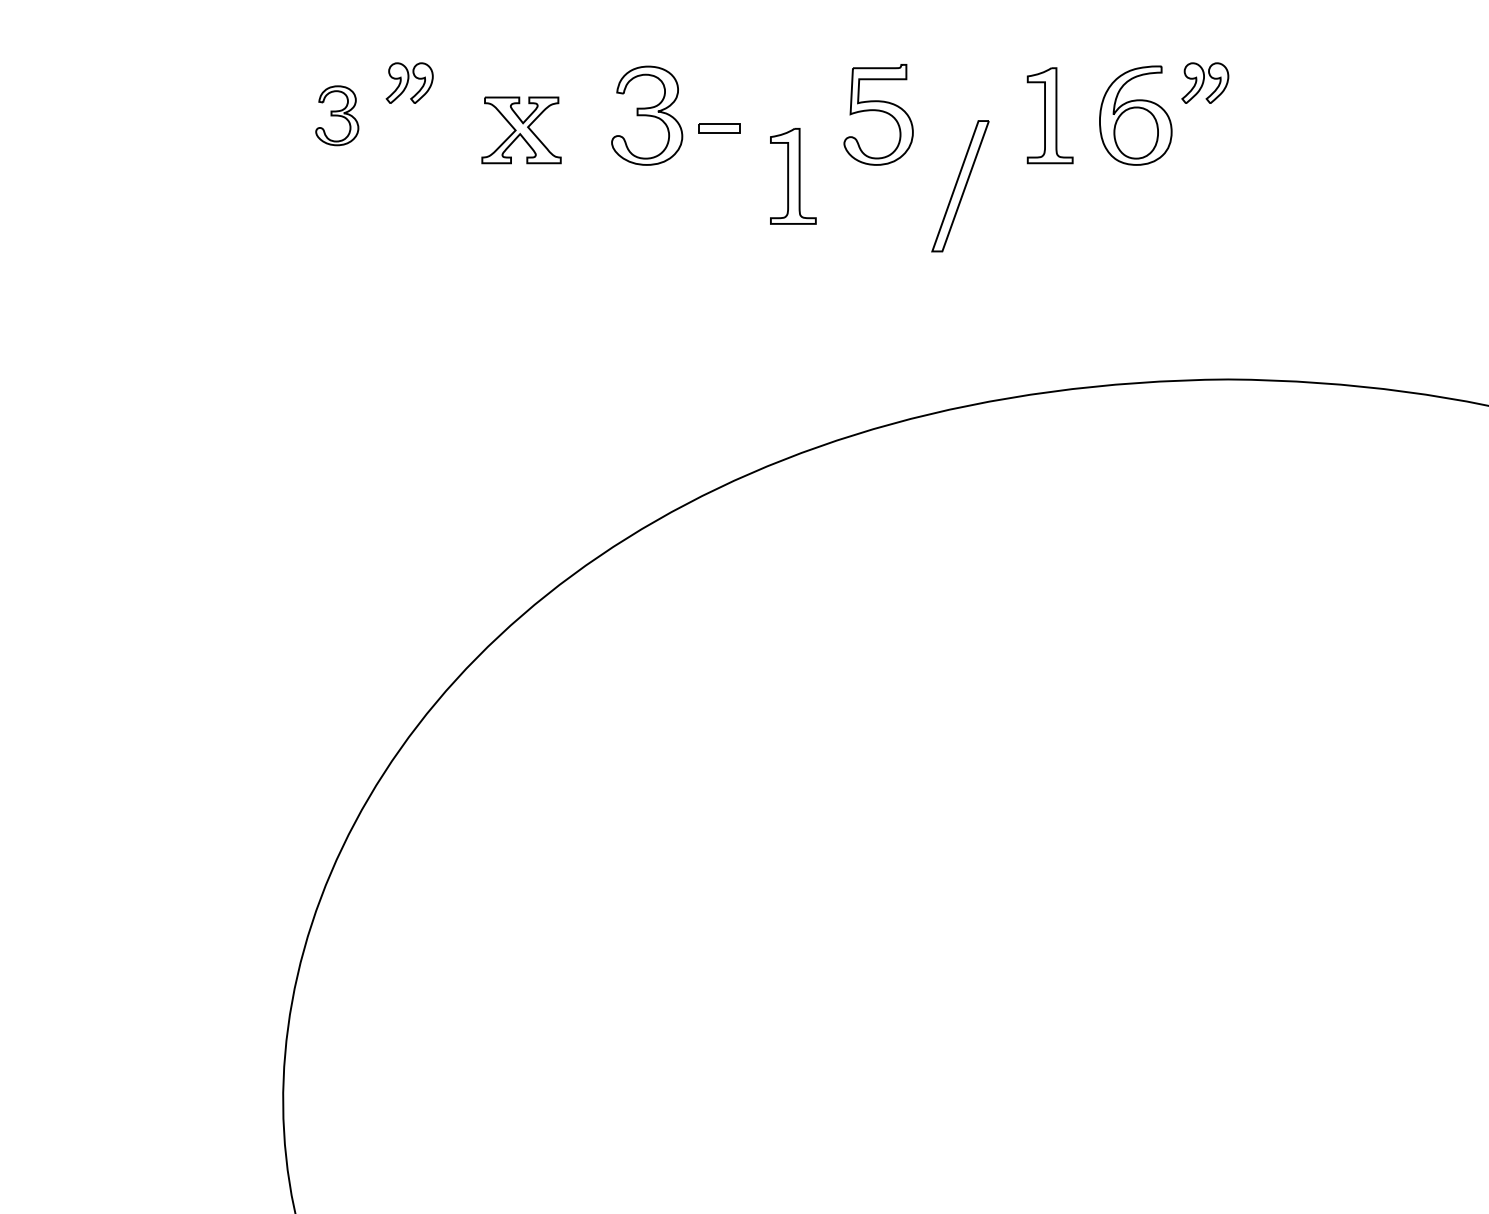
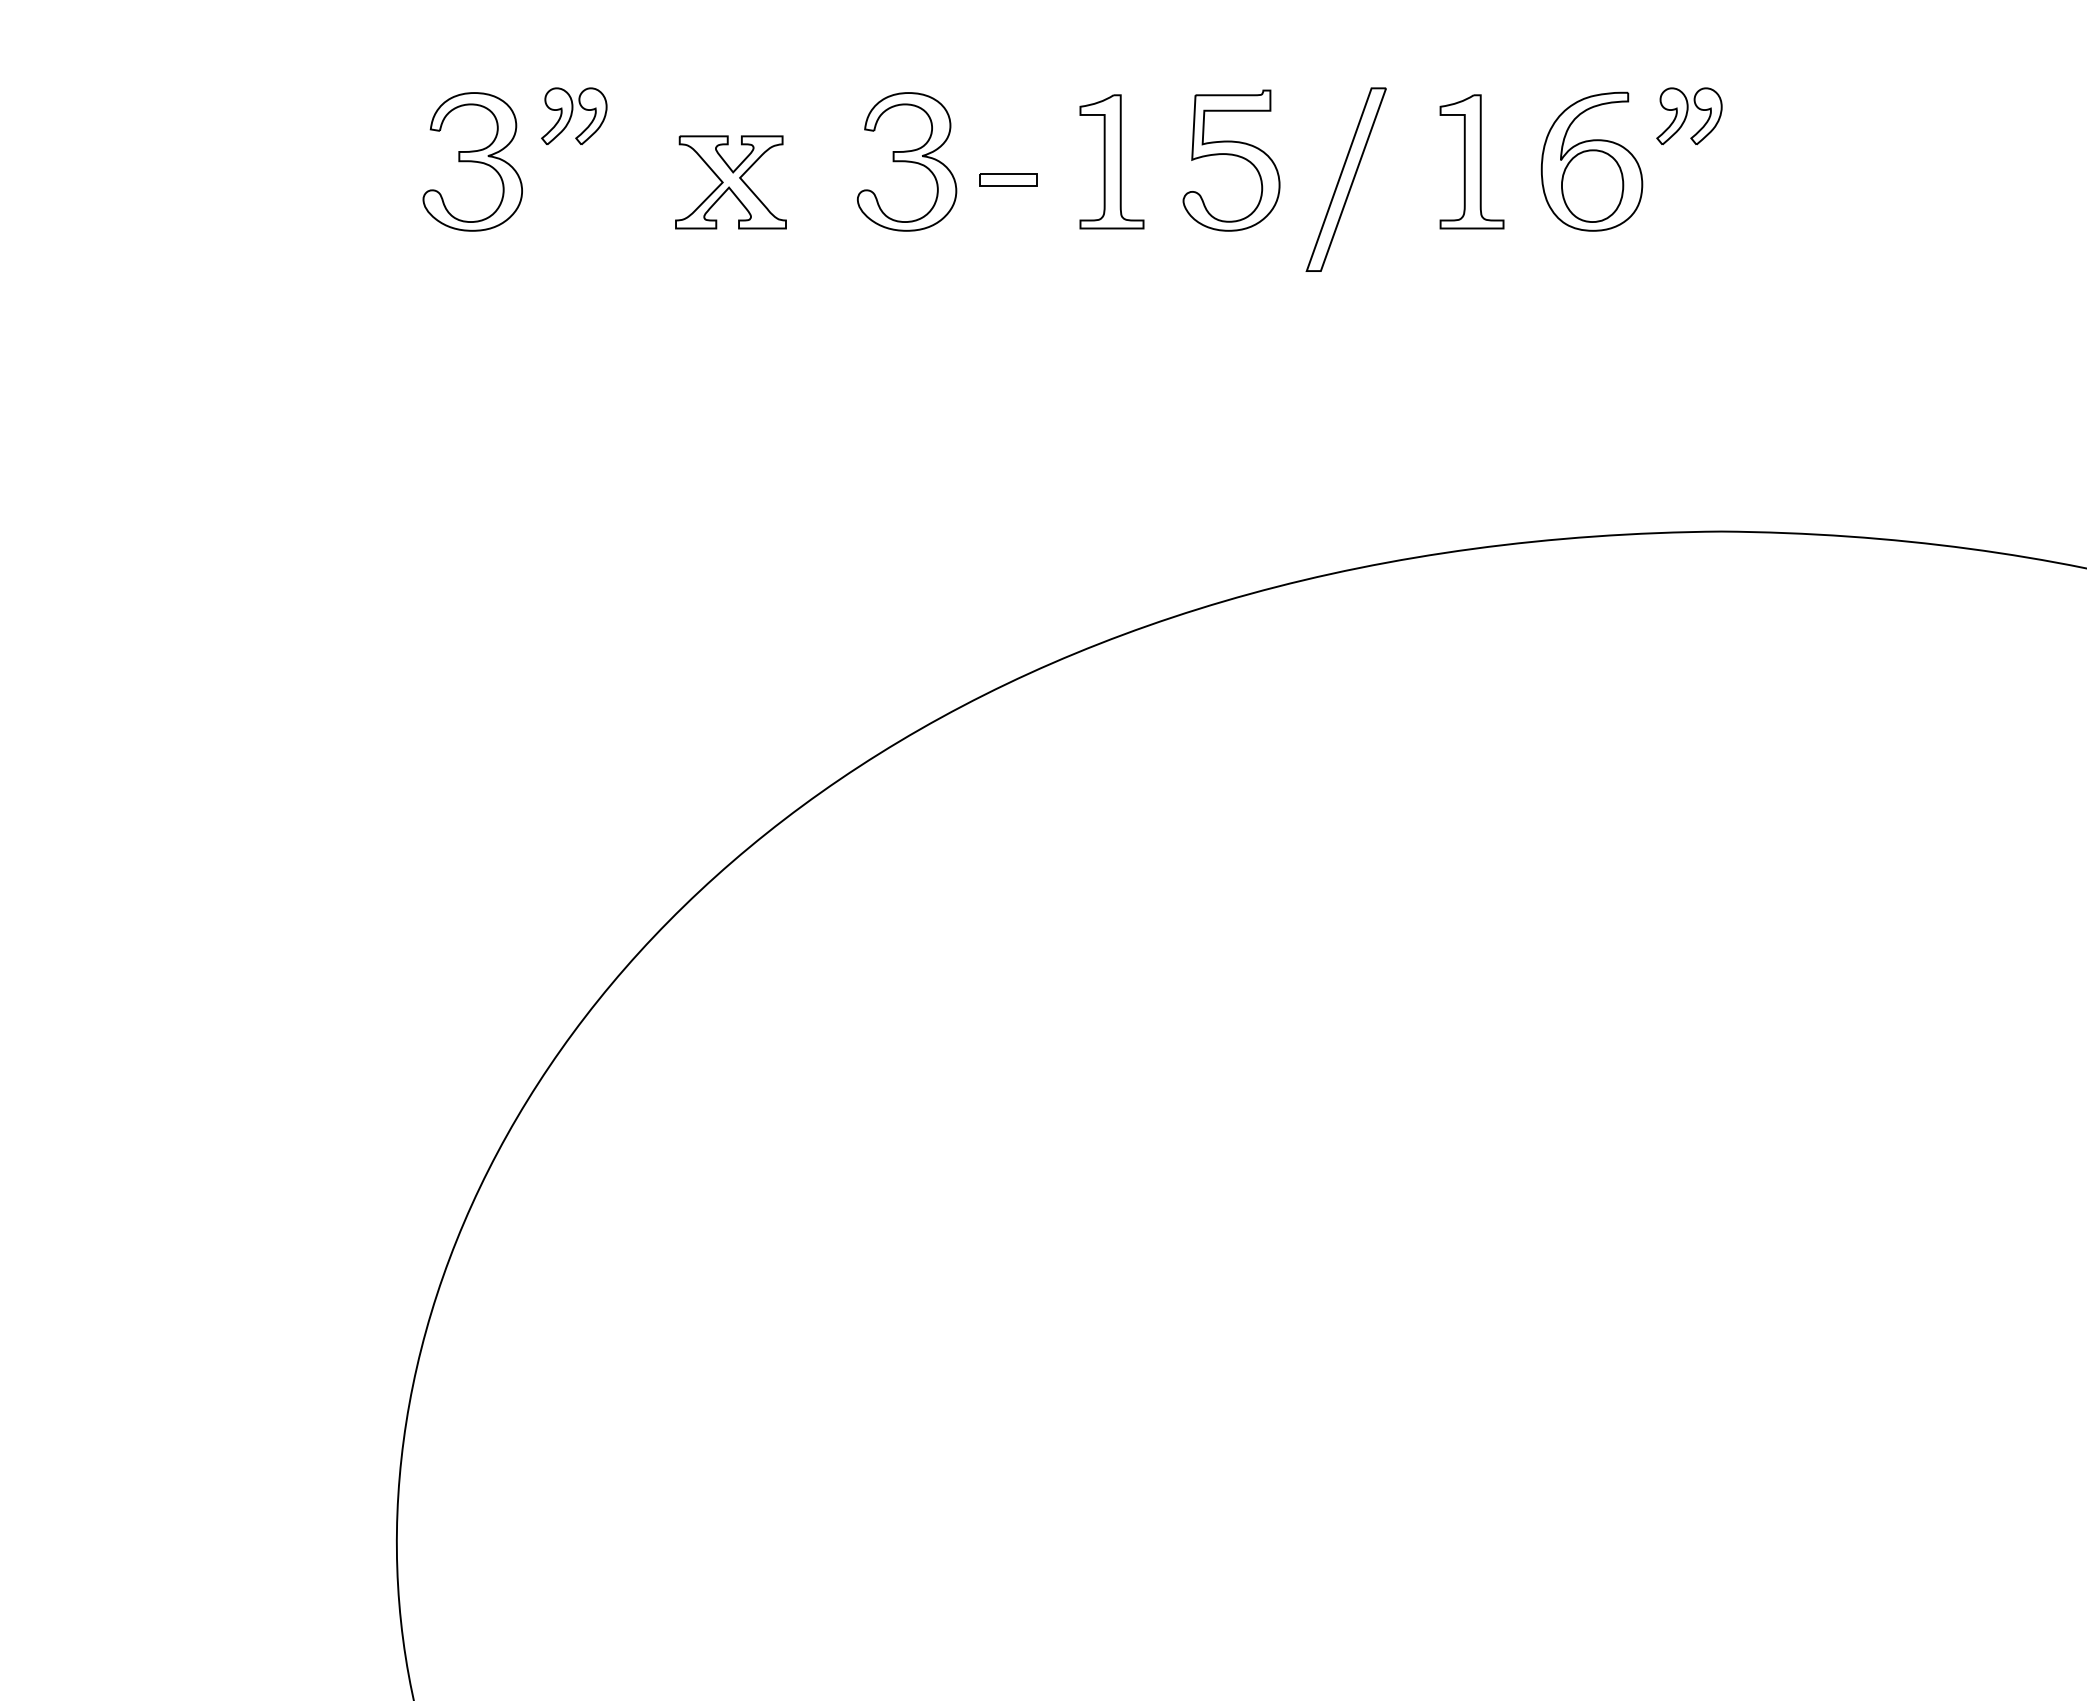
part: (337, 115) -> (472, 161), size x1.67
part: (793, 176) -> (1111, 161), moved
part: (959, 186) -> (1345, 179), moved

